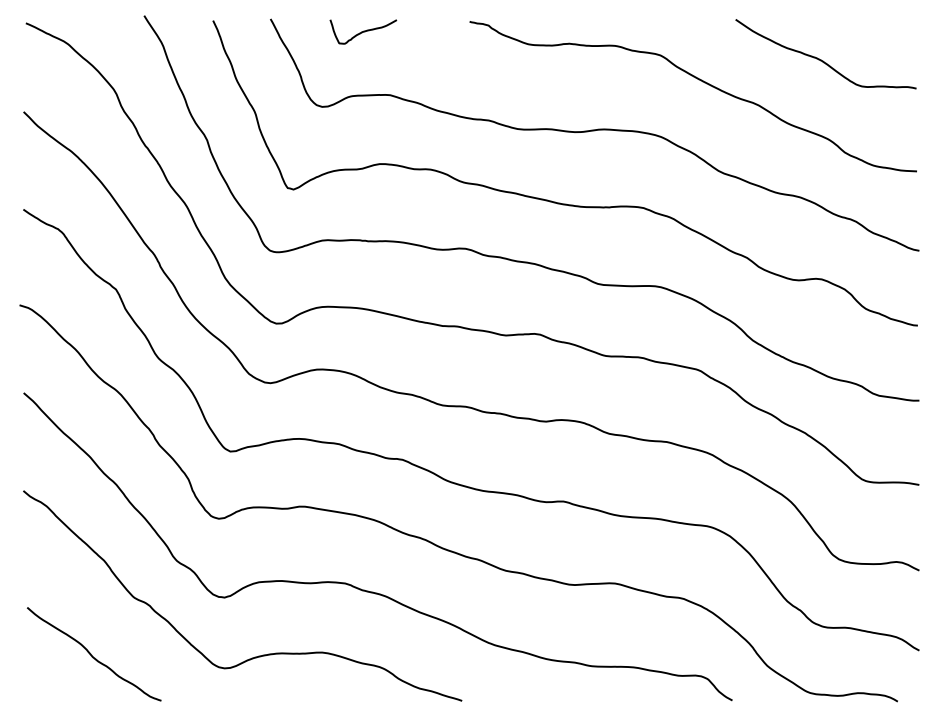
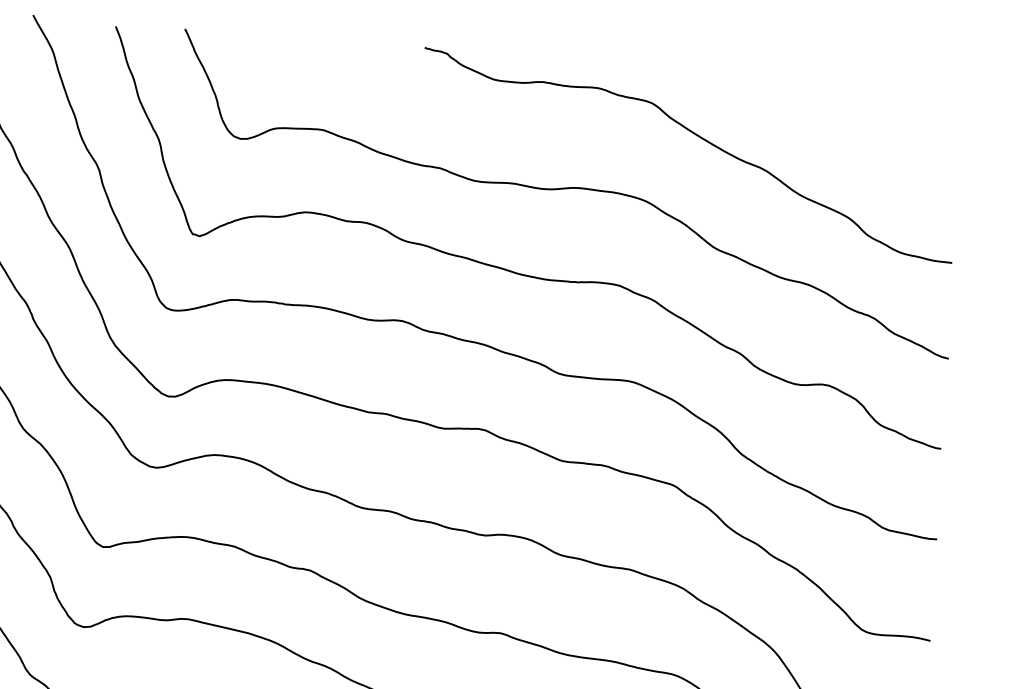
curve: (363, 31) -> (296, 51), removed
curve: (823, 60) -> (848, 122), removed

